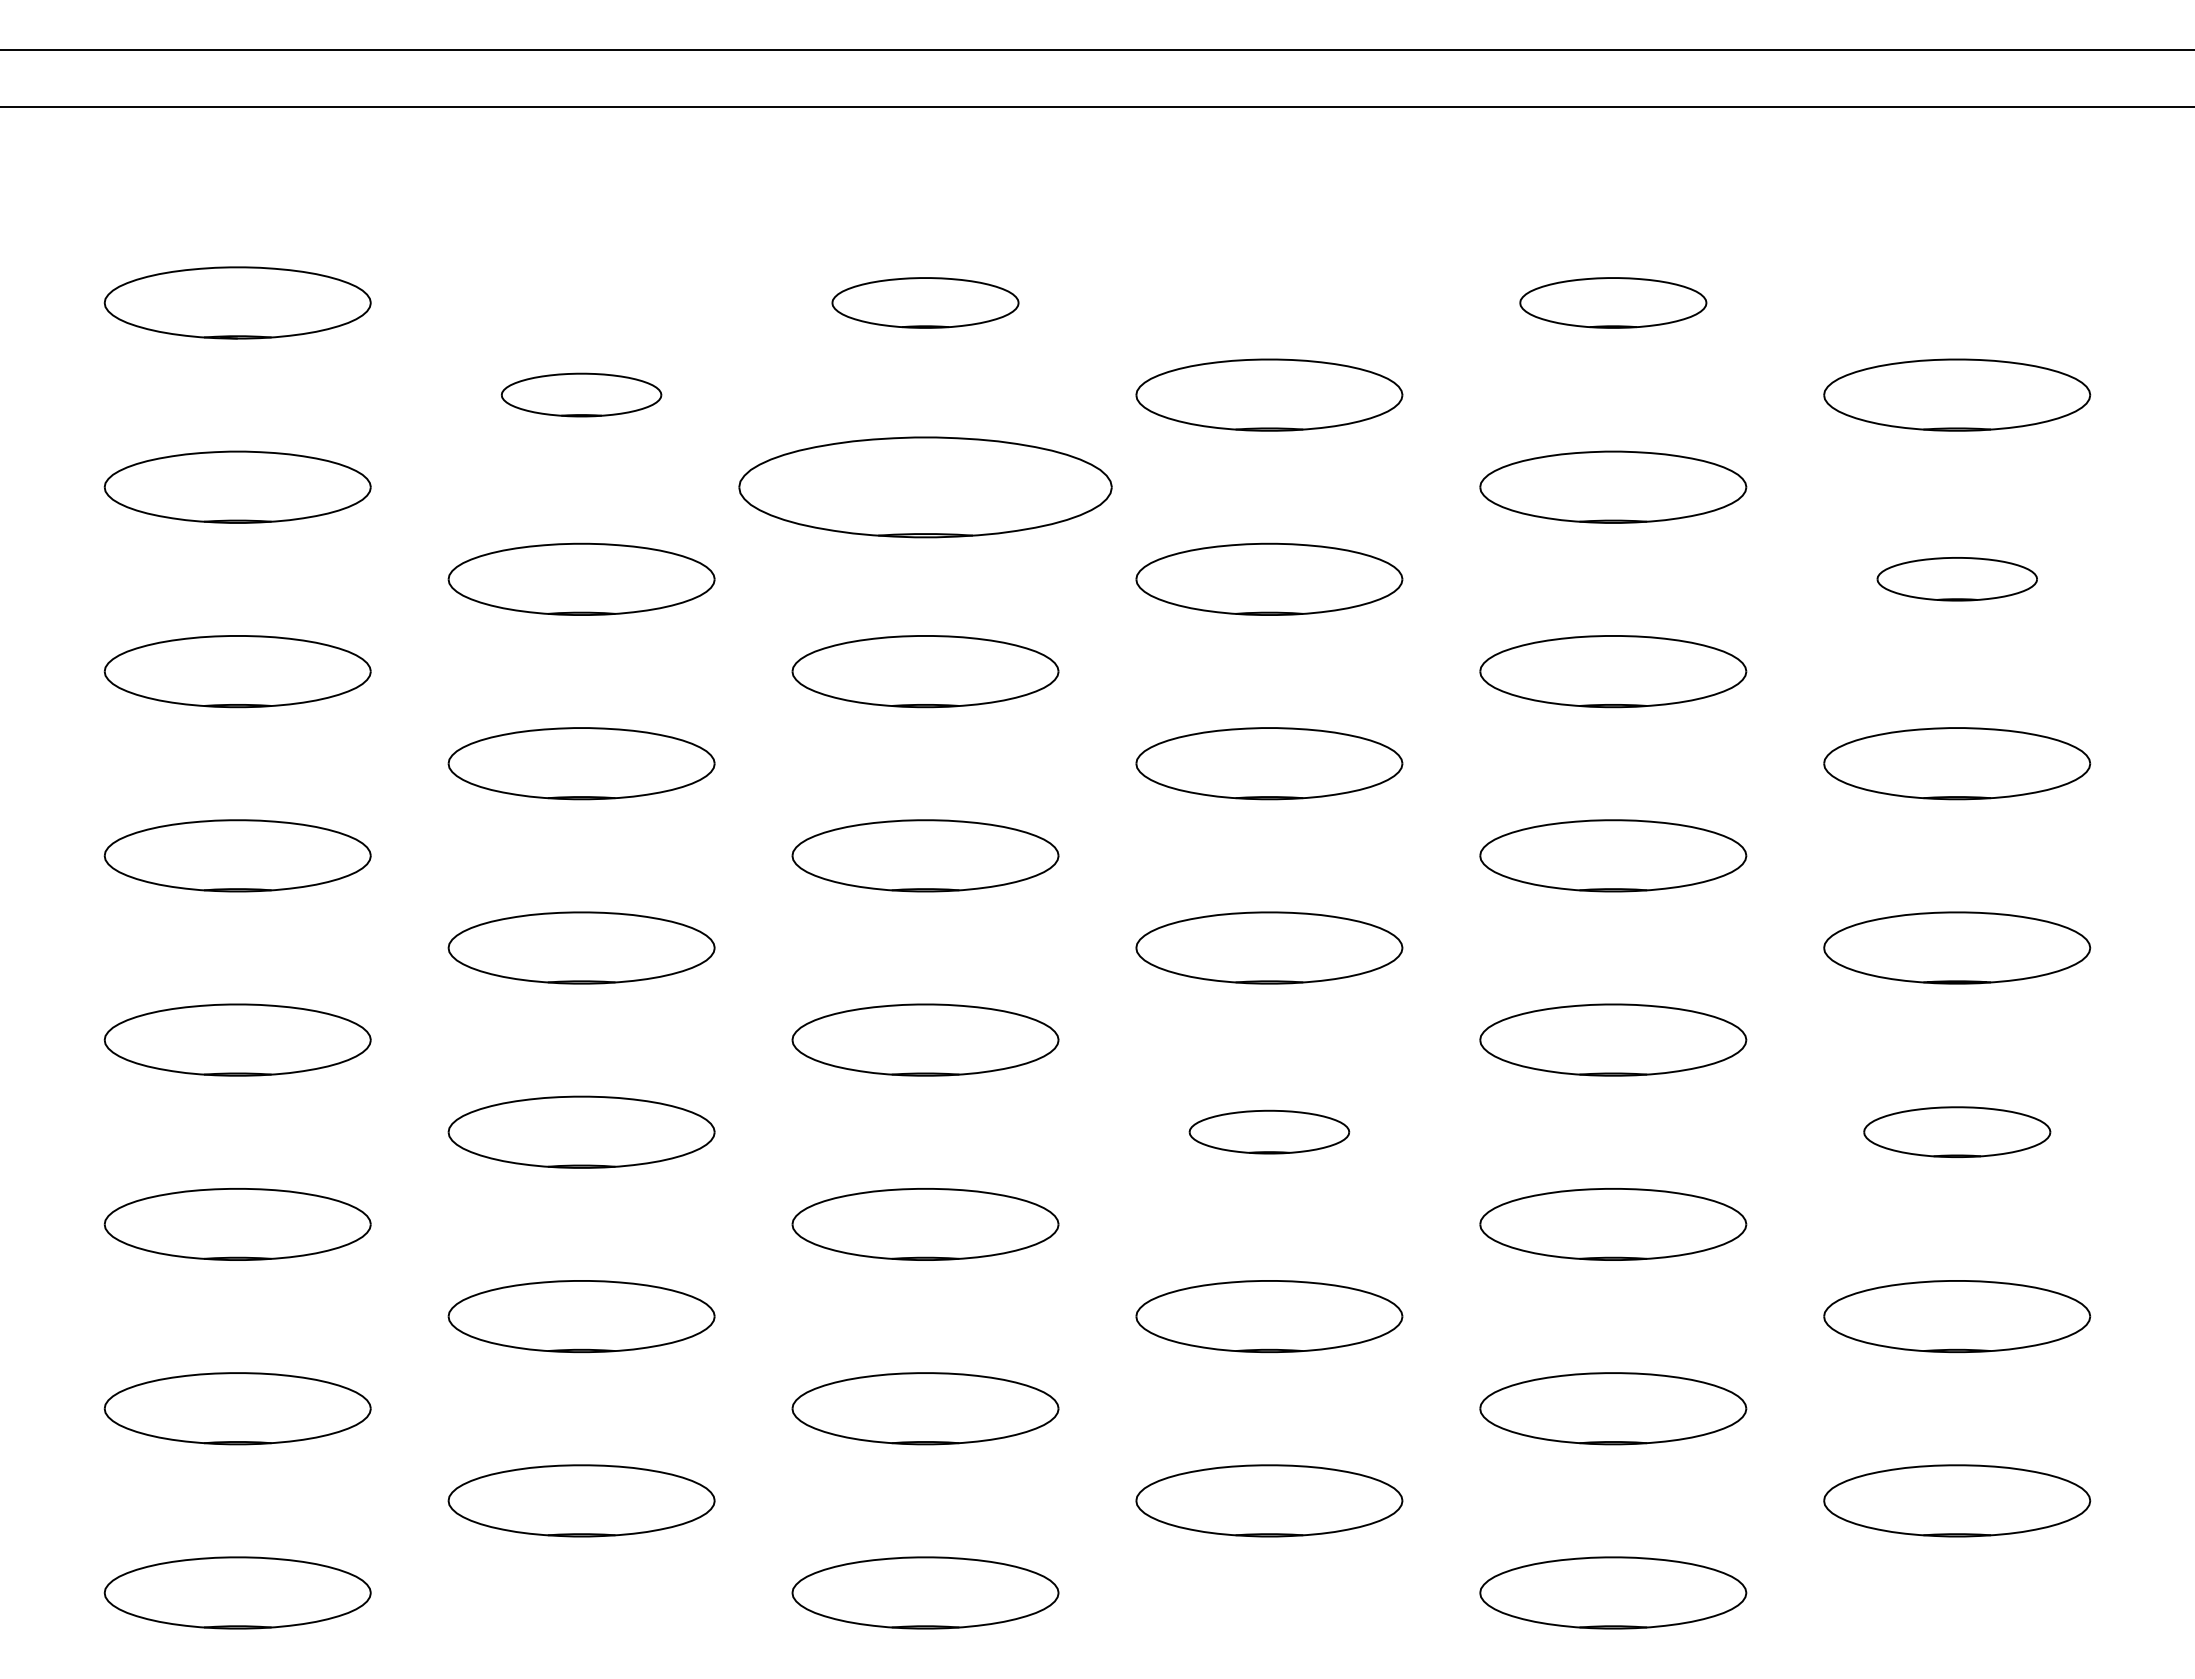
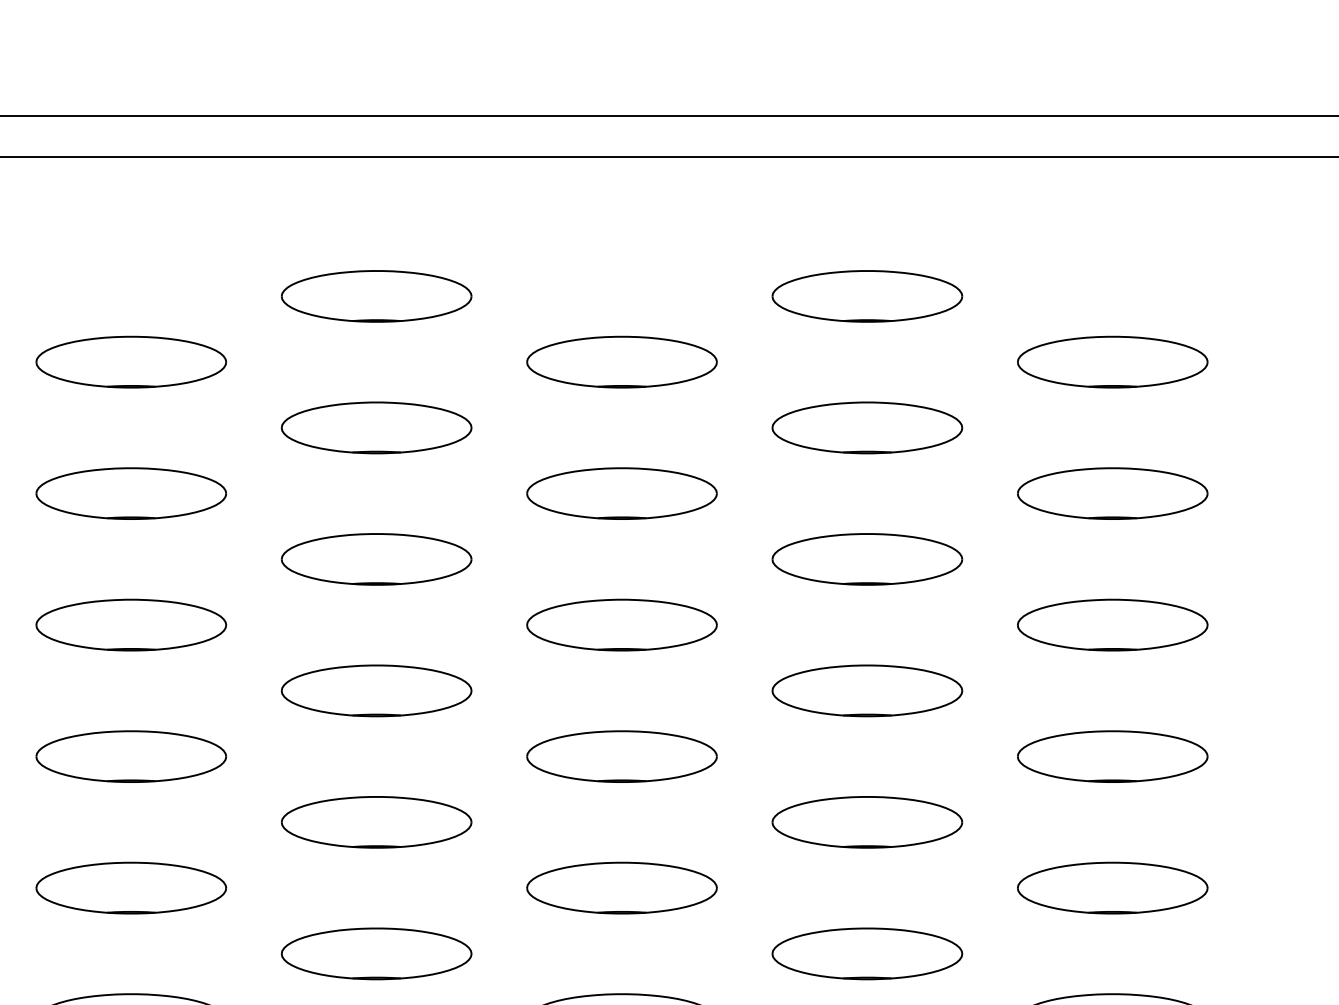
part: (925, 302) -> (376, 296), size x1.43
part: (1613, 302) -> (867, 296), size x1.43
part: (581, 394) -> (131, 361), size x1.67
part: (925, 486) -> (376, 427), size x0.71
part: (1957, 578) -> (1112, 493), size x1.67
part: (1269, 1131) -> (622, 887), size x1.67
part: (1957, 1131) -> (1112, 887), size x1.43

